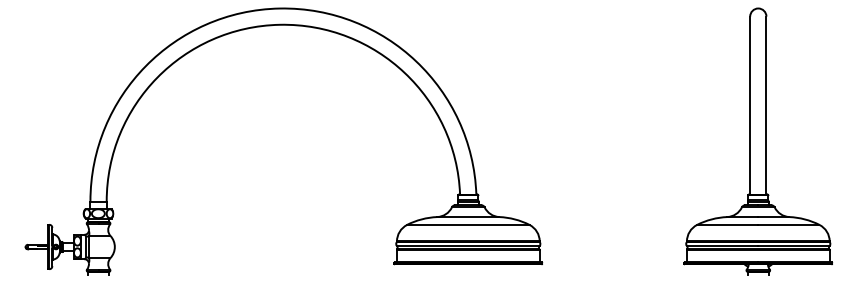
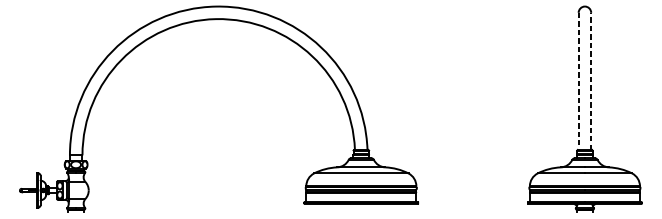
line: (750, 105) -> (578, 81), solid -> dashed
line: (766, 105) -> (591, 81), solid -> dashed

